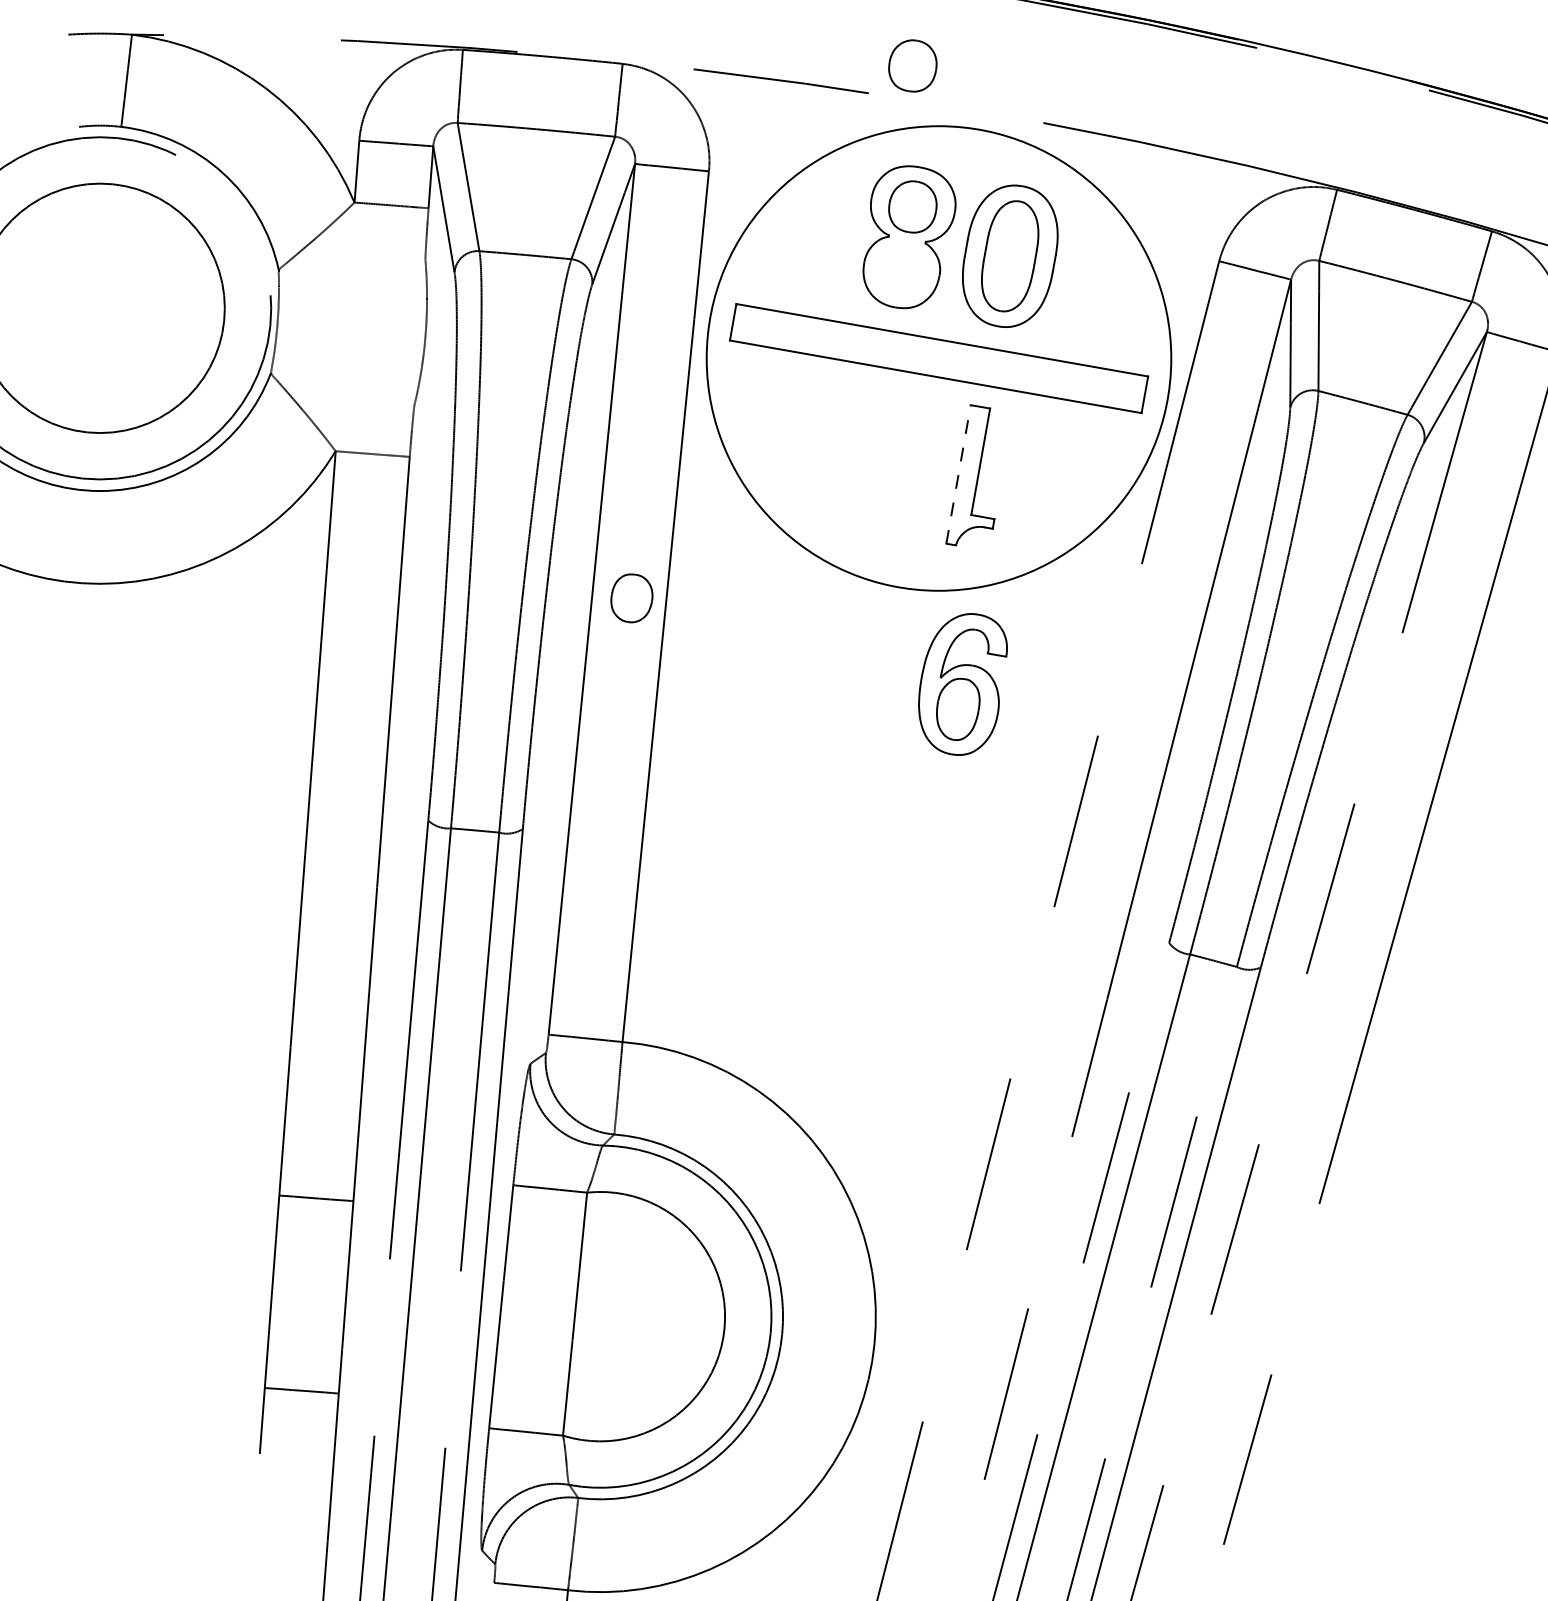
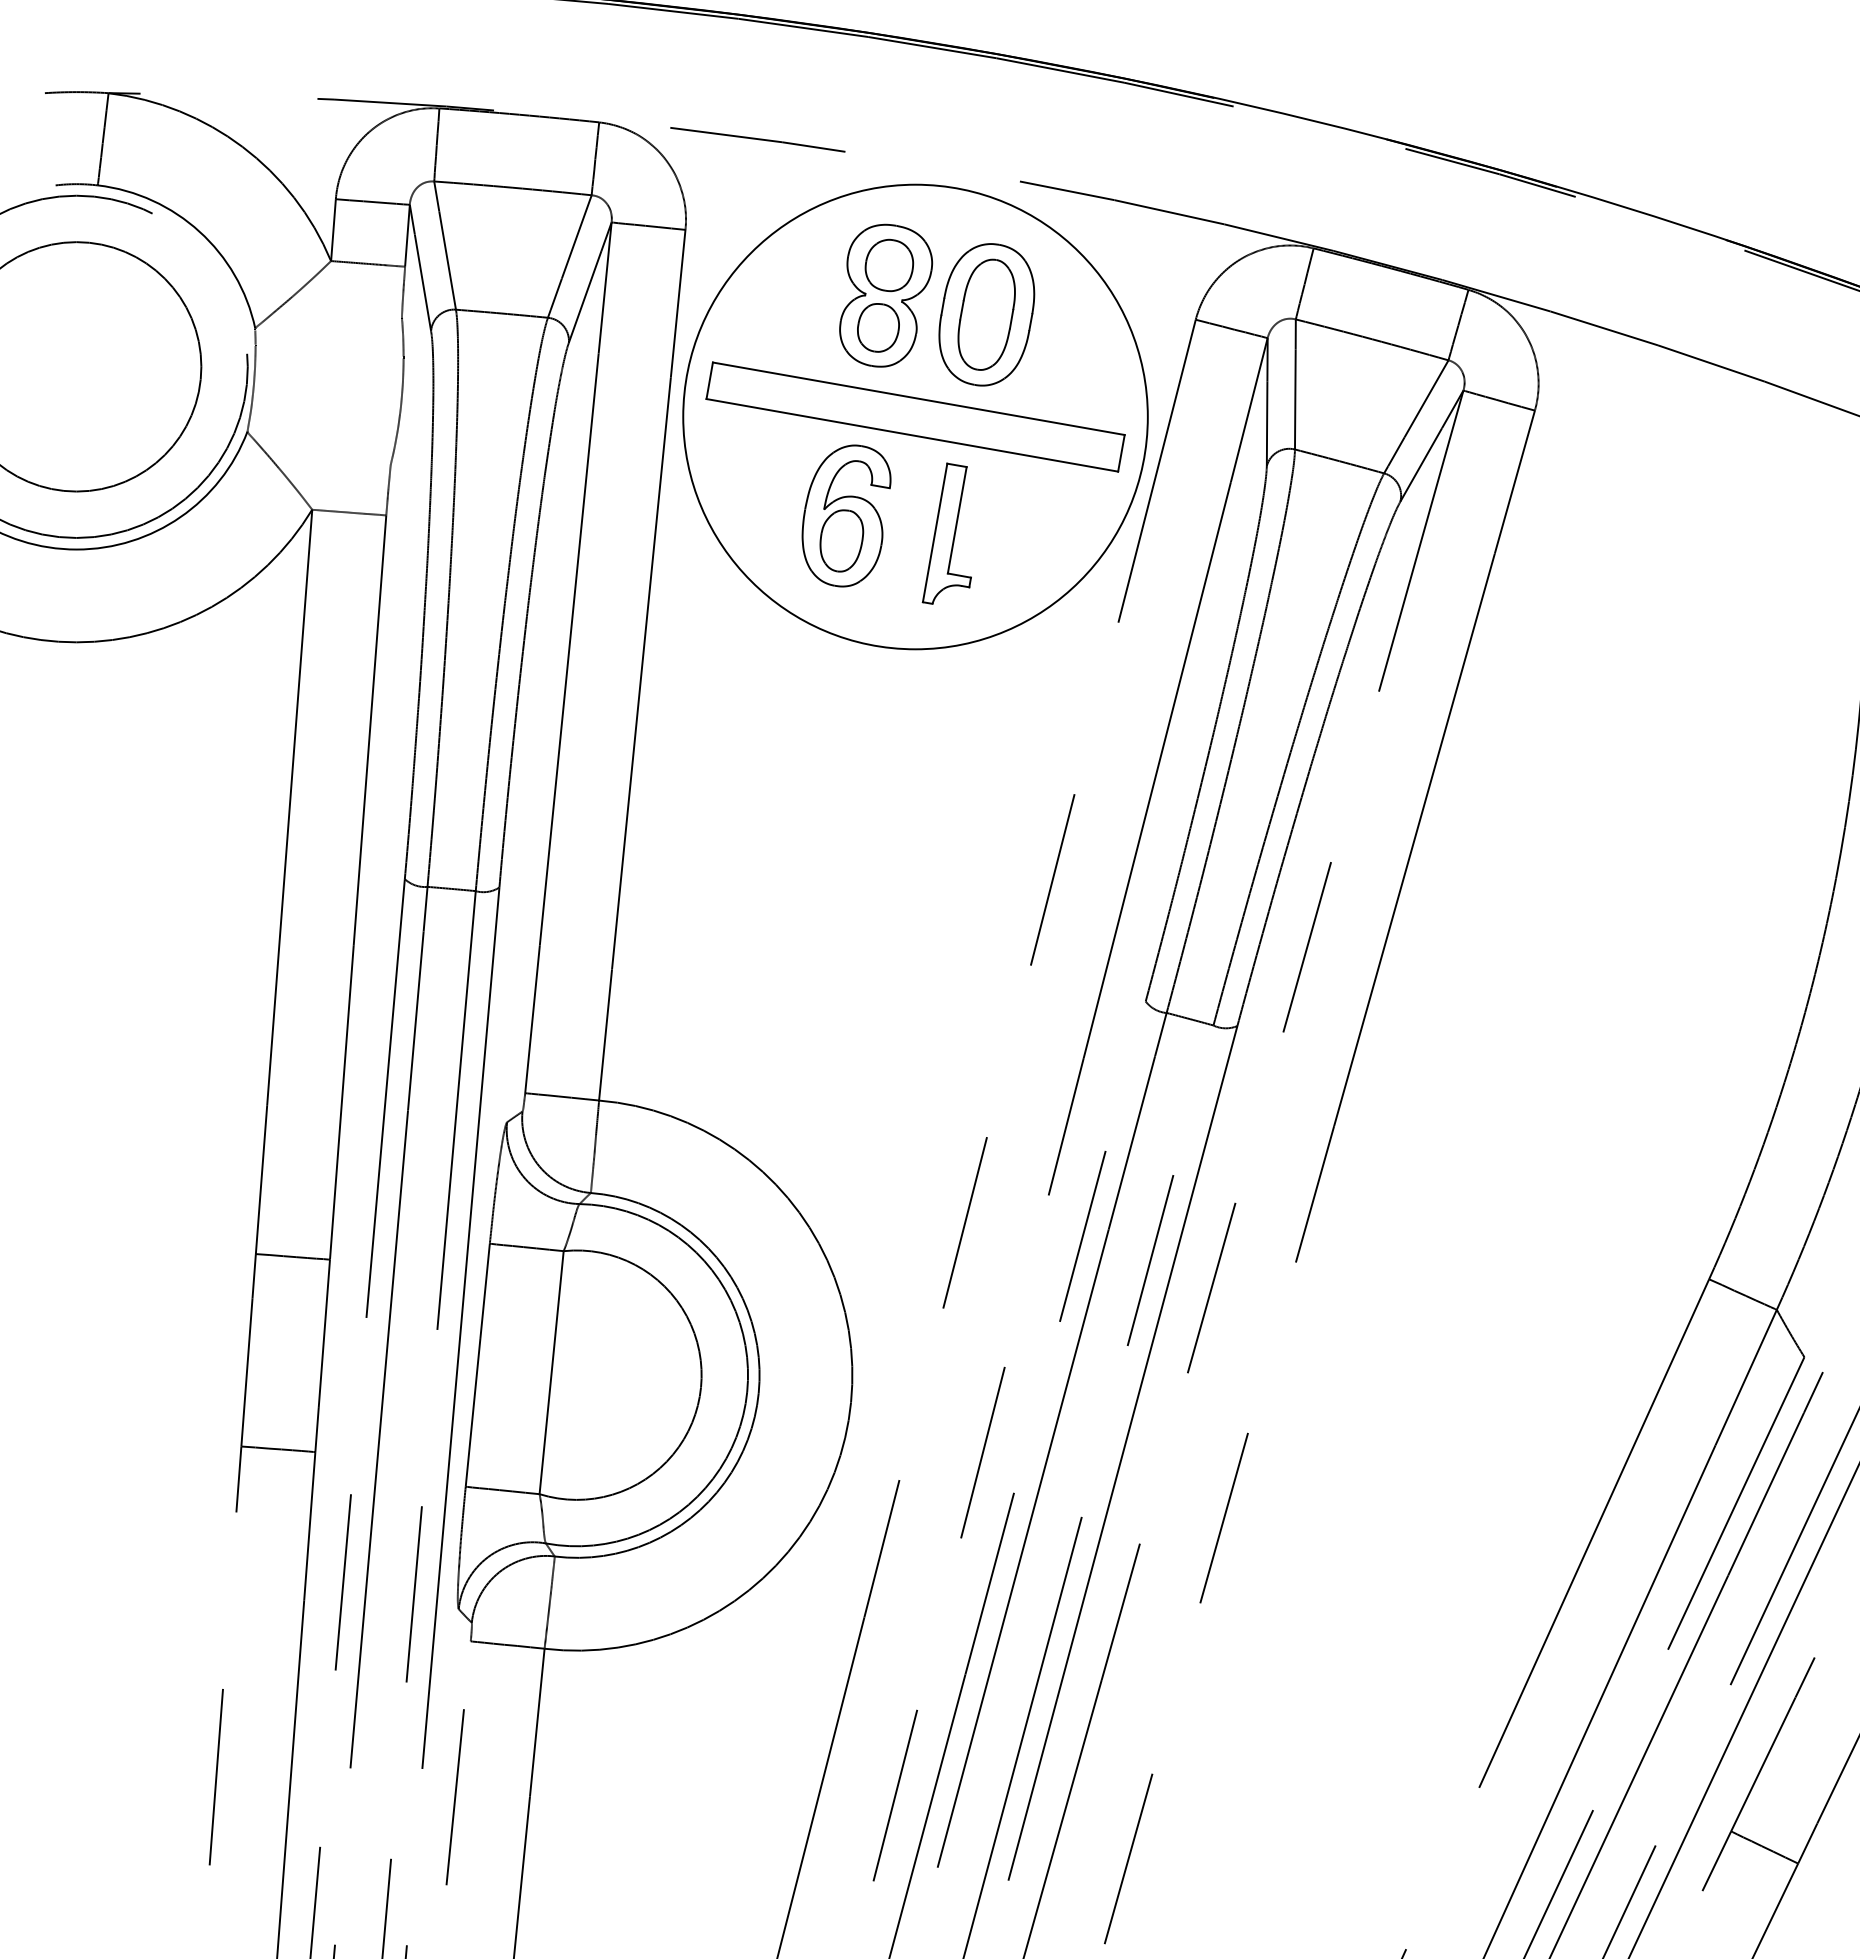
part: (912, 65) -> (889, 124), removed
line: (958, 473) -> (935, 532), dashed -> solid
part: (631, 597) -> (878, 327), moved
part: (962, 683) -> (846, 515), moved

